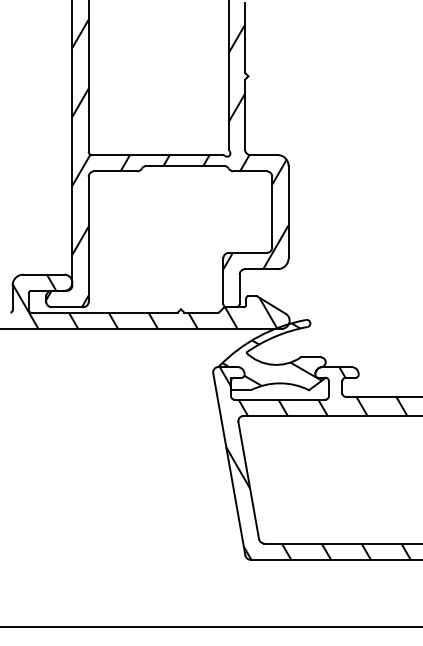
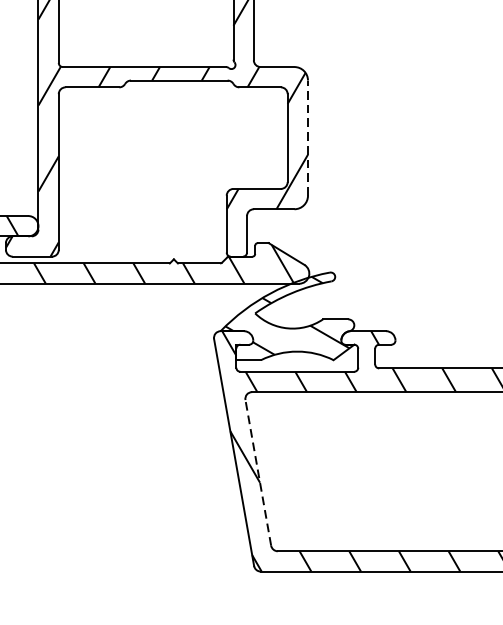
line: (288, 211) -> (307, 137), solid -> dashed
line: (248, 480) -> (258, 472), solid -> dashed

